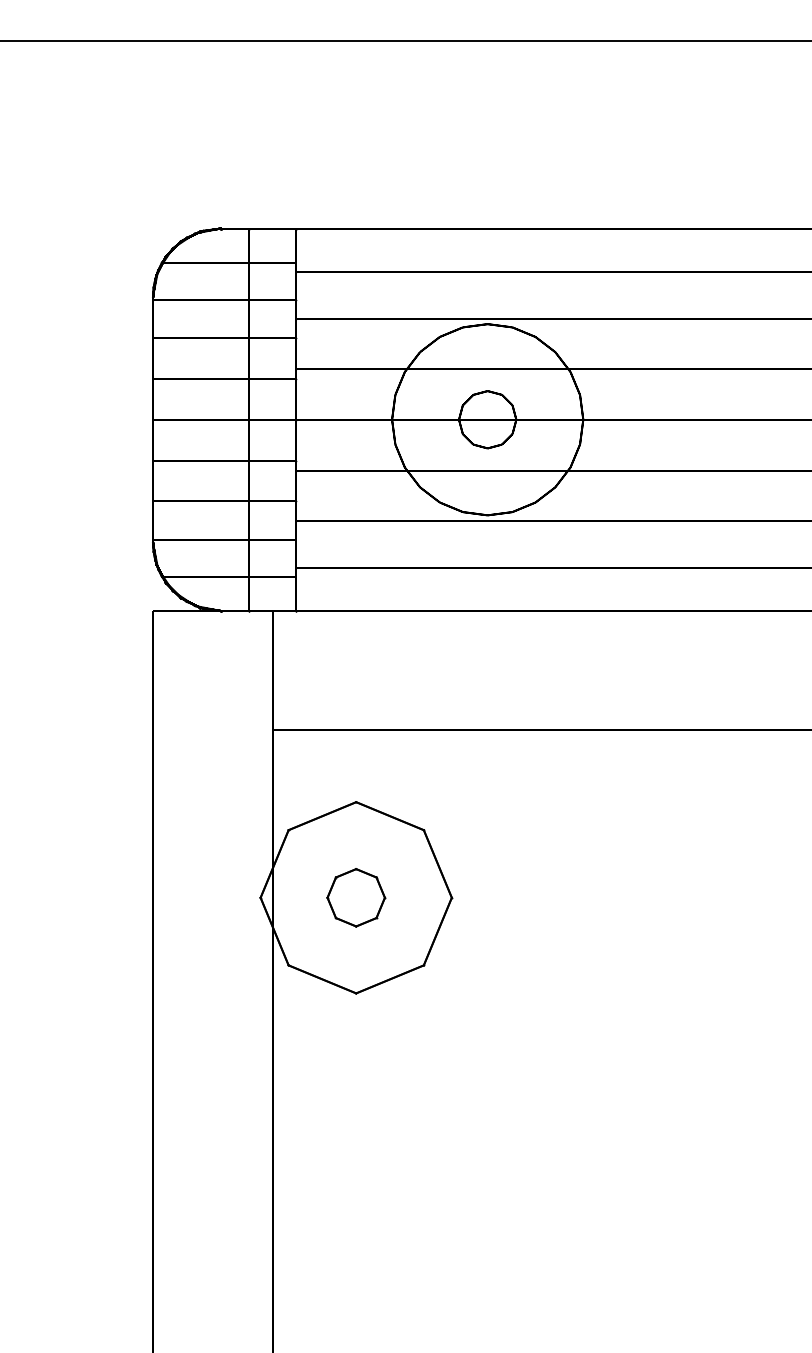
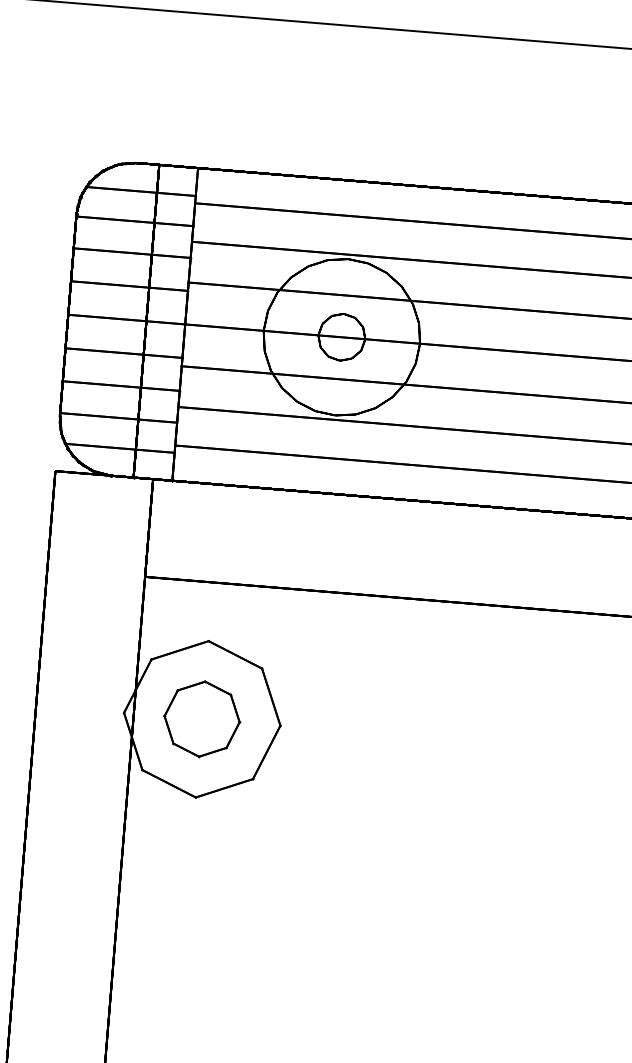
part: (356, 897) -> (202, 719), size x1.6

